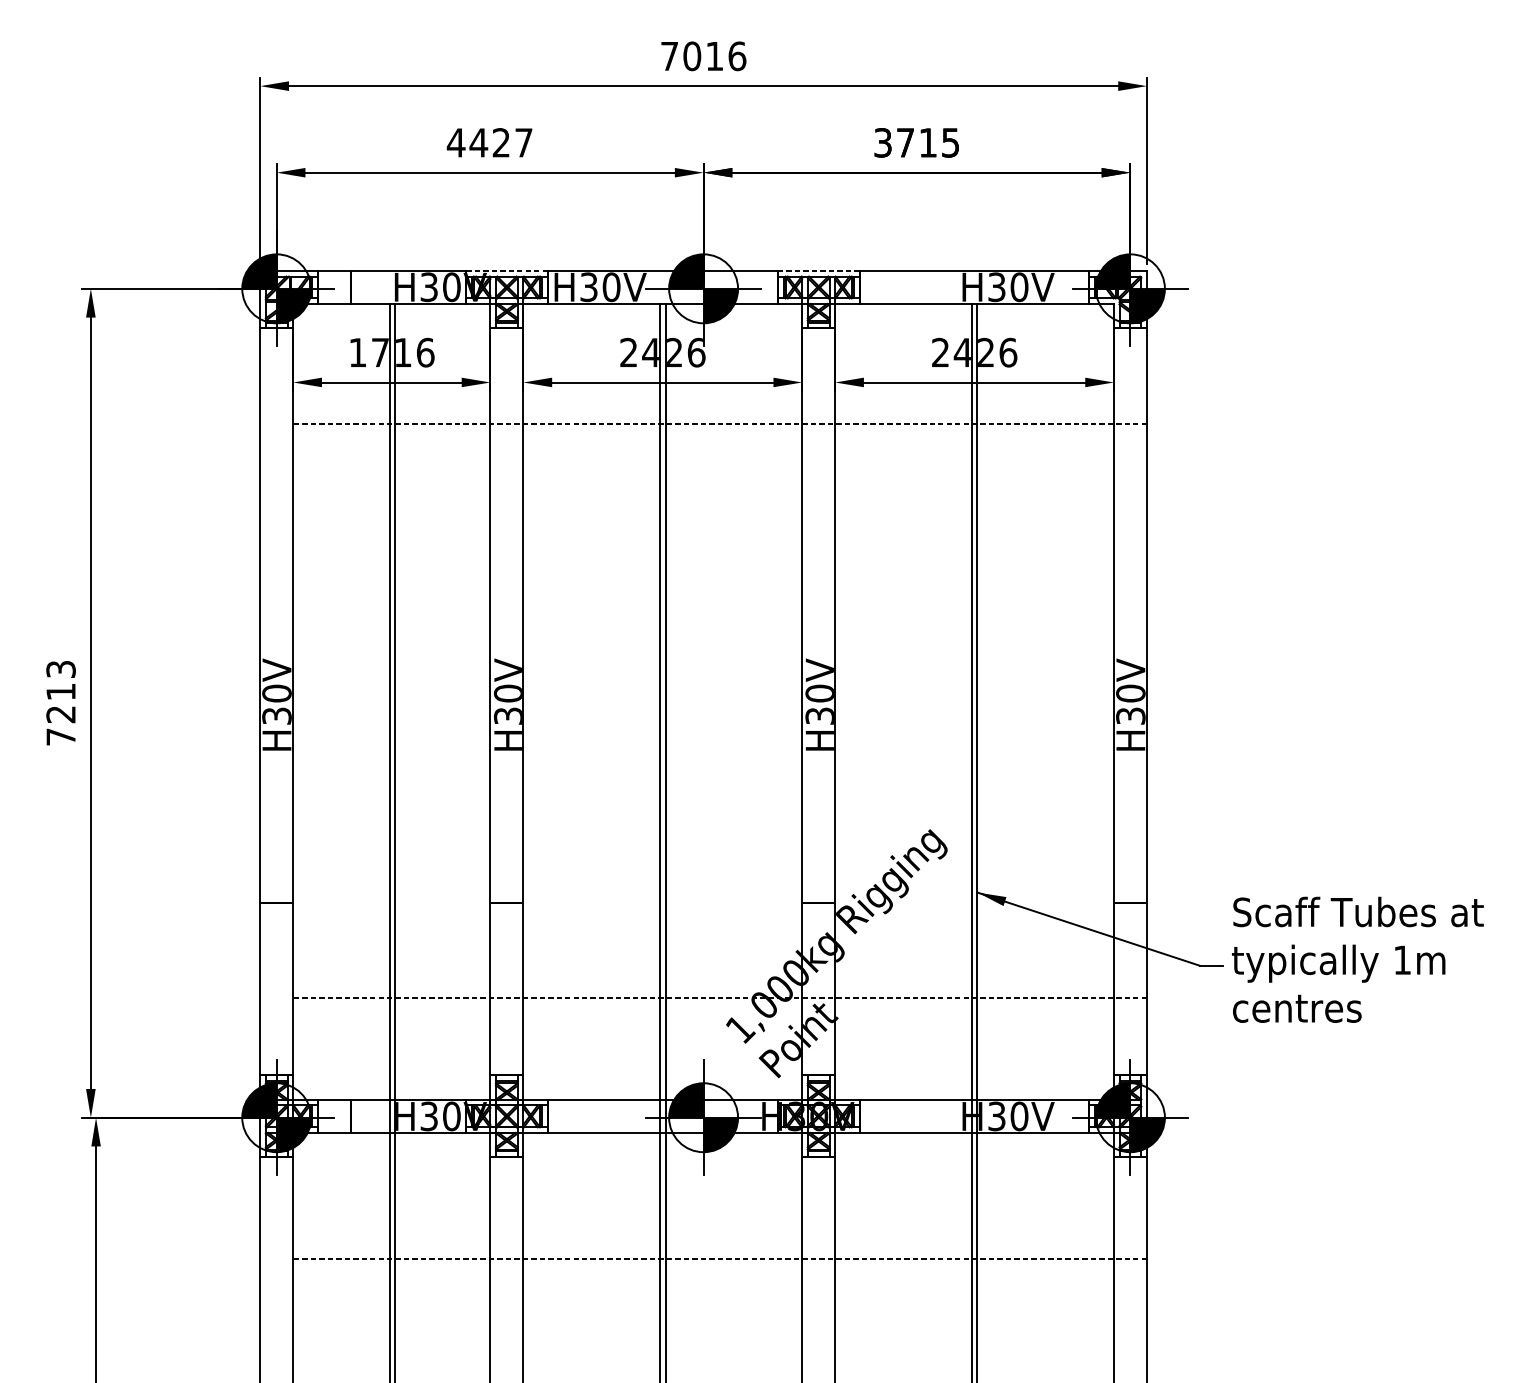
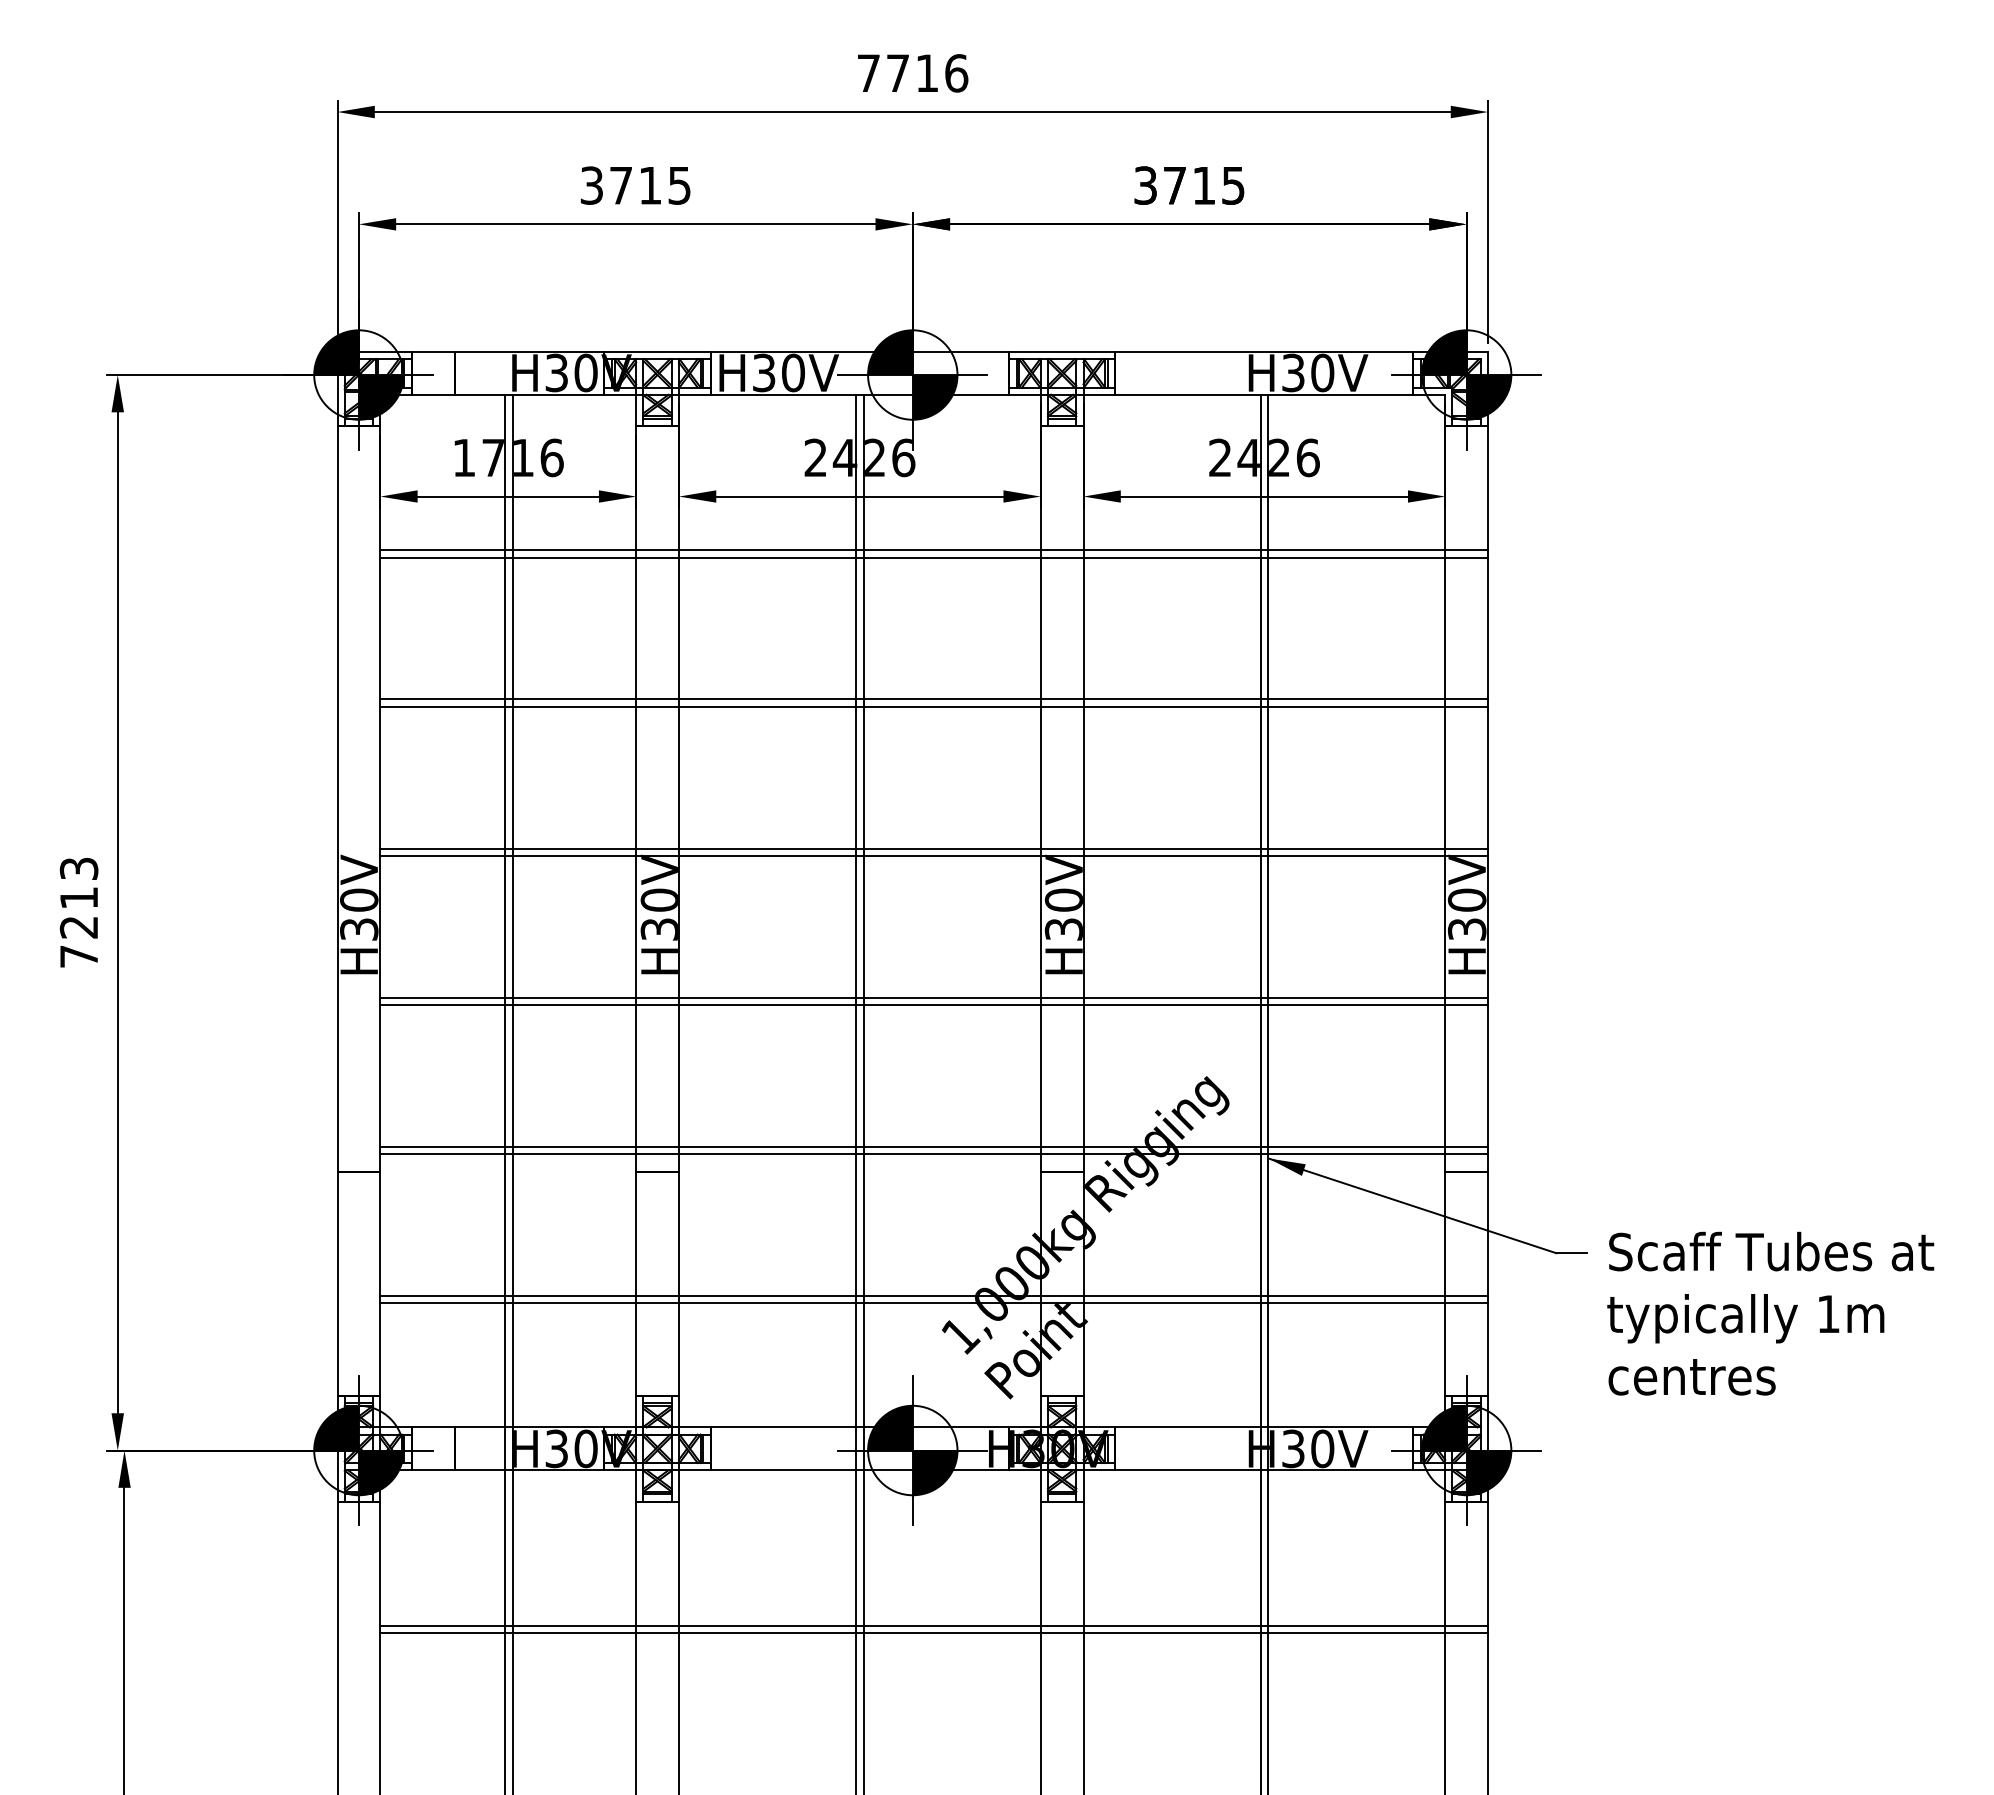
text: (691, 56) -> (897, 73), 7016 -> 7716
text: (489, 142) -> (634, 185), 4427 -> 3715
line: (506, 270) -> (657, 351), dashed -> solid
line: (818, 270) -> (1061, 351), dashed -> solid
line: (720, 424) -> (934, 550), dashed -> solid
line: (720, 429) -> (934, 557), added
line: (720, 538) -> (934, 699), added
line: (720, 544) -> (934, 706), added
line: (720, 653) -> (934, 848), added
line: (720, 659) -> (934, 855), added
line: (720, 768) -> (934, 997), added
line: (720, 774) -> (934, 1005), added
line: (720, 883) -> (934, 1146), added
line: (720, 889) -> (934, 1154), added
text: (1357, 959) -> (1770, 1313), moved
line: (720, 998) -> (934, 1295), dashed -> solid
line: (720, 1004) -> (934, 1303), added
line: (720, 1252) -> (934, 1625), added
line: (720, 1258) -> (934, 1633), dashed -> solid

